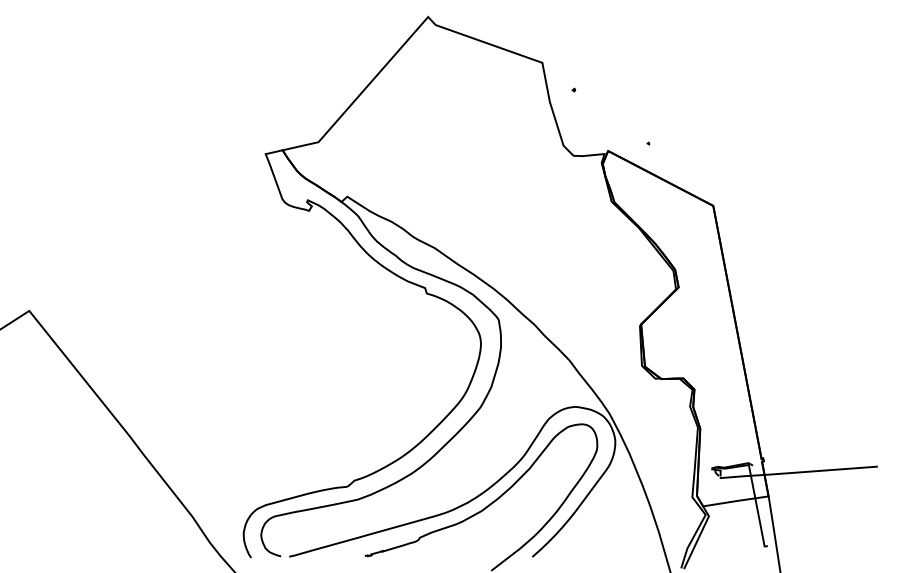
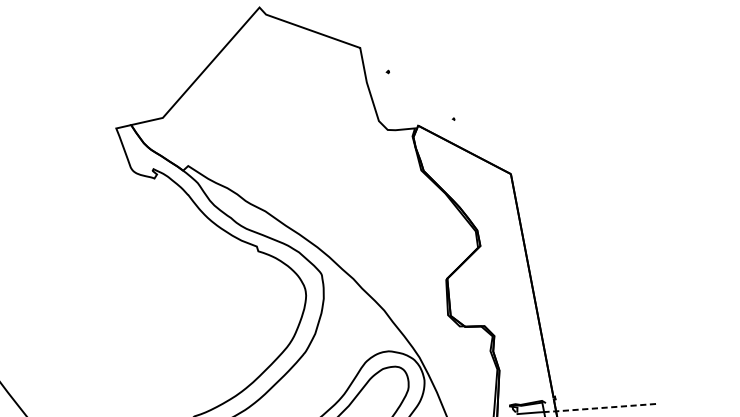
line: (813, 471) -> (599, 408), solid -> dashed

